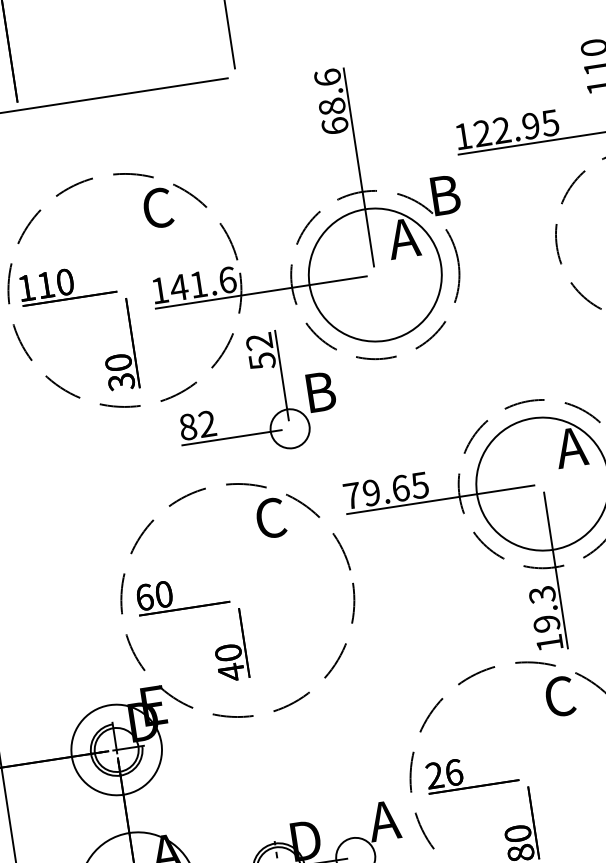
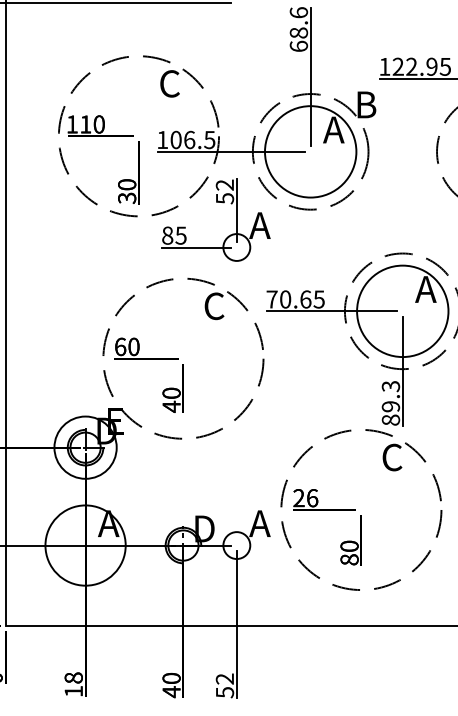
text: (202, 283) -> (192, 139), 141.6 -> 106.5
text: (319, 391) -> (260, 225), B -> A
text: (206, 423) -> (180, 235), 82 -> 85
text: (371, 492) -> (285, 299), 79.65 -> 70.65
text: (548, 642) -> (390, 419), 19.3 -> 89.3

